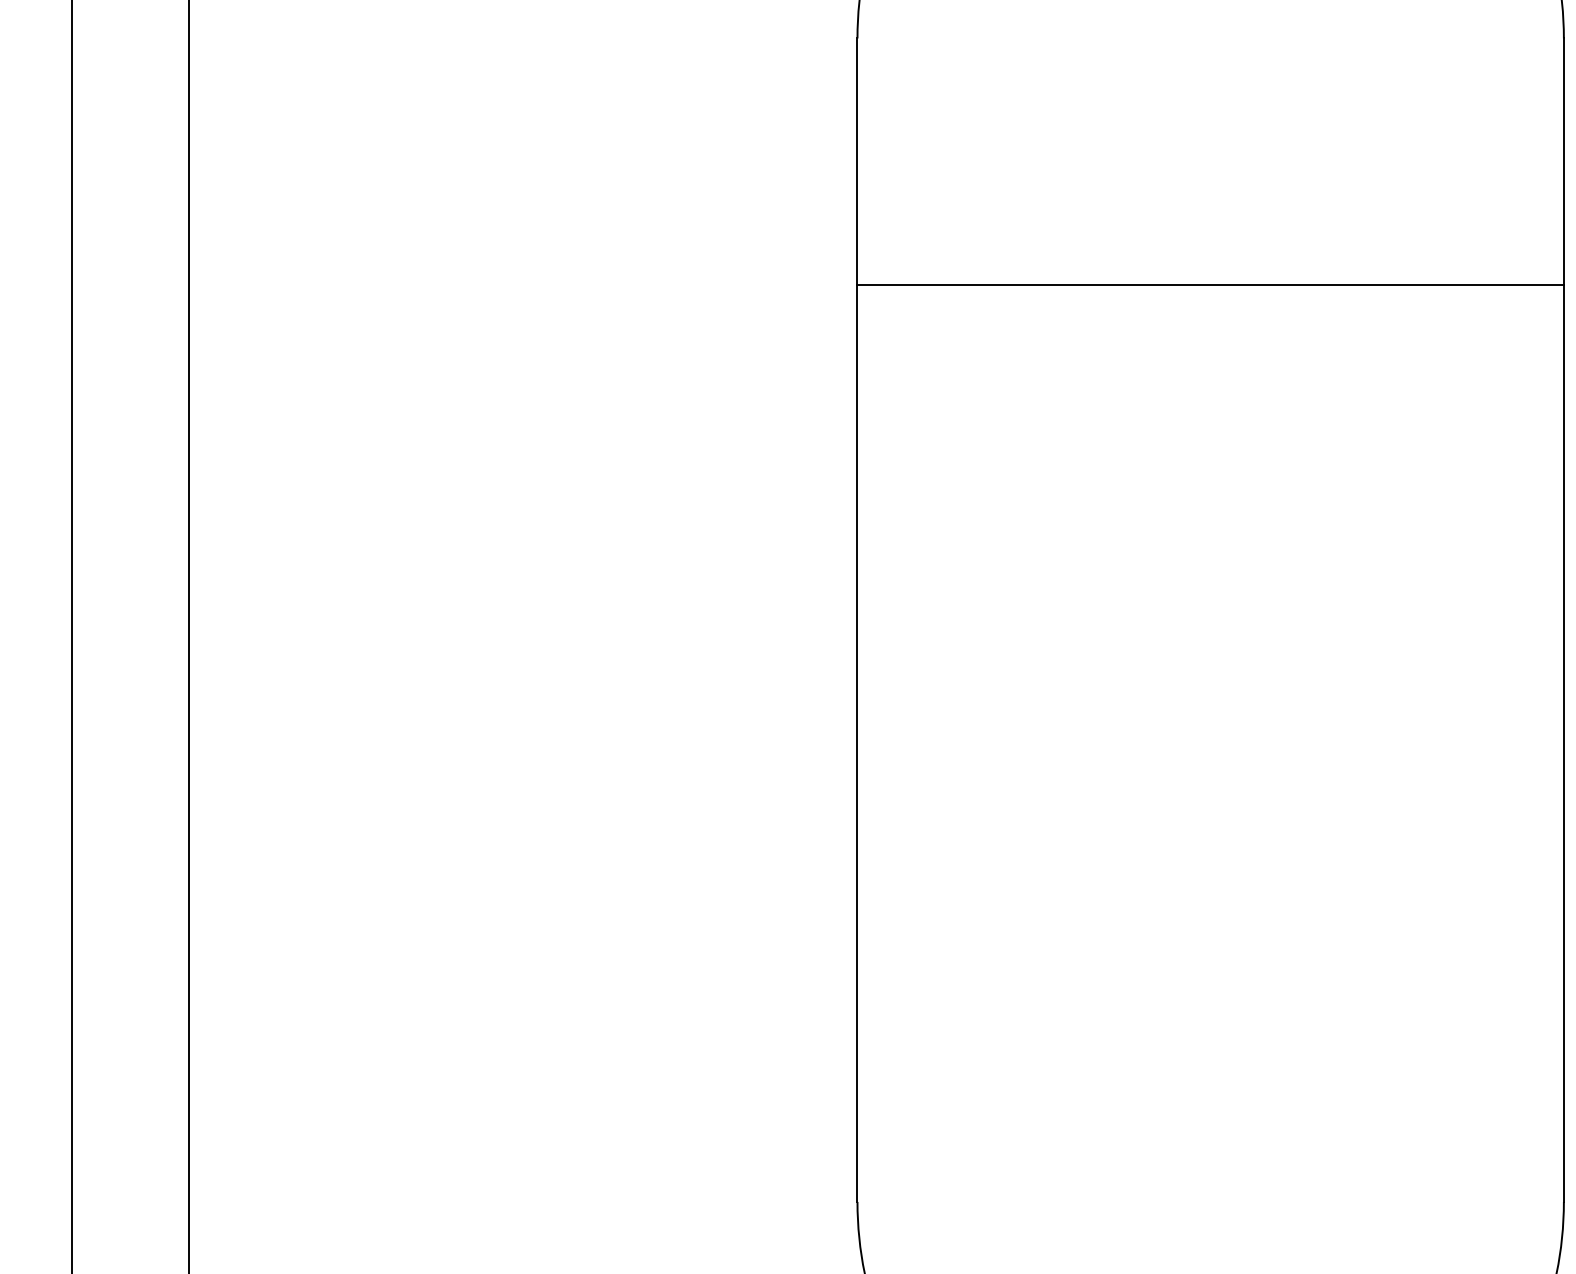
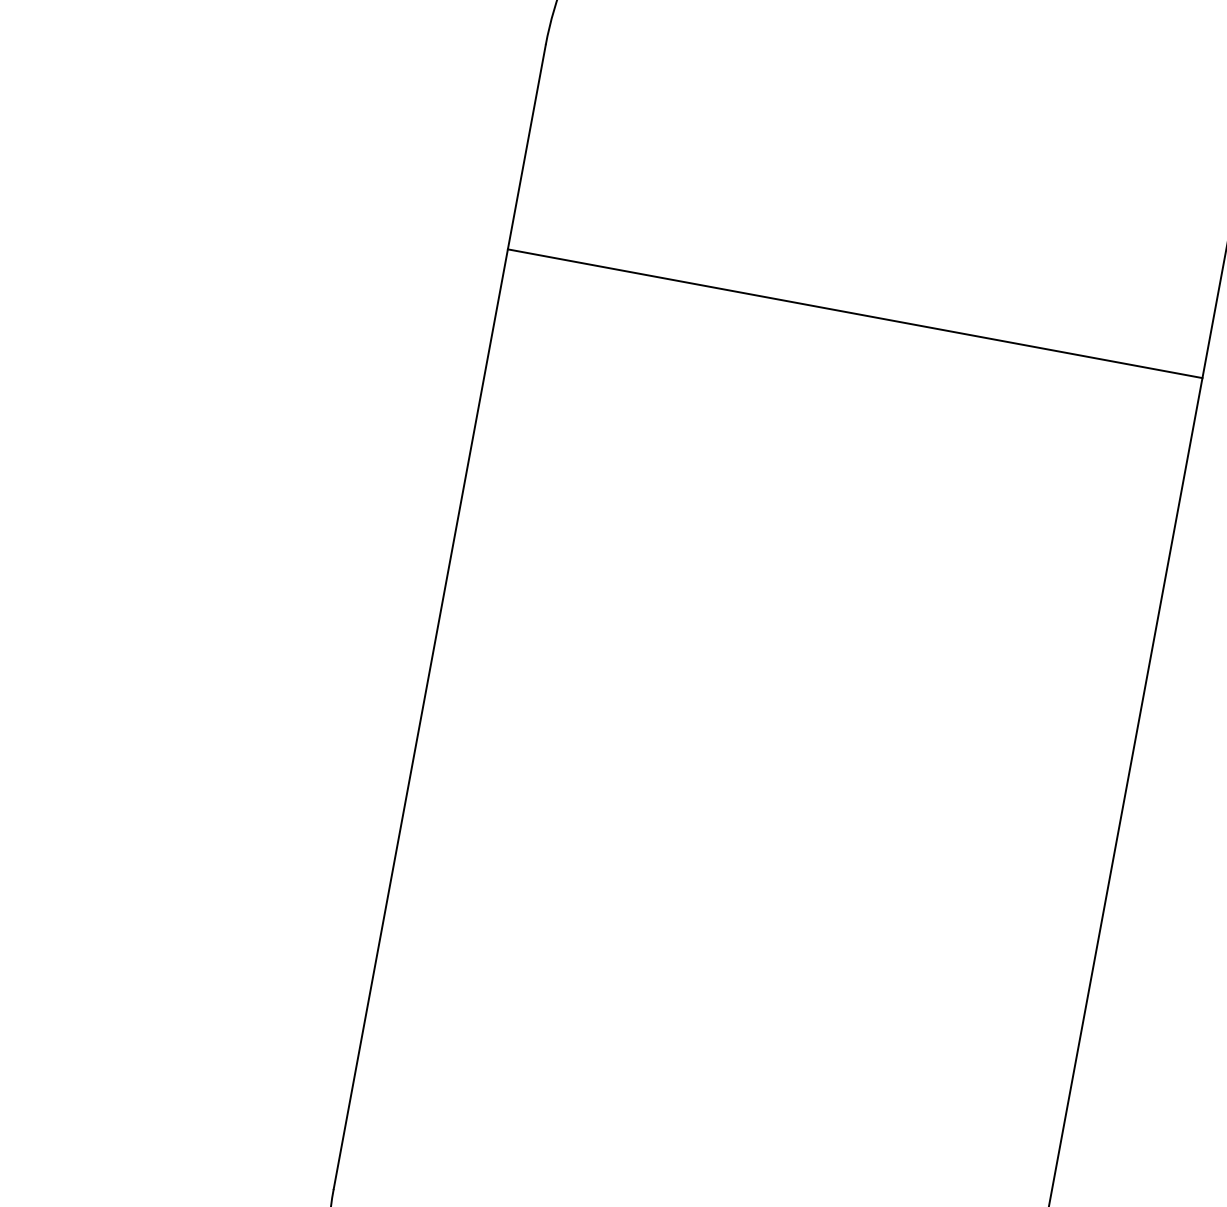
line: (1210, 285) -> (854, 313), moved

